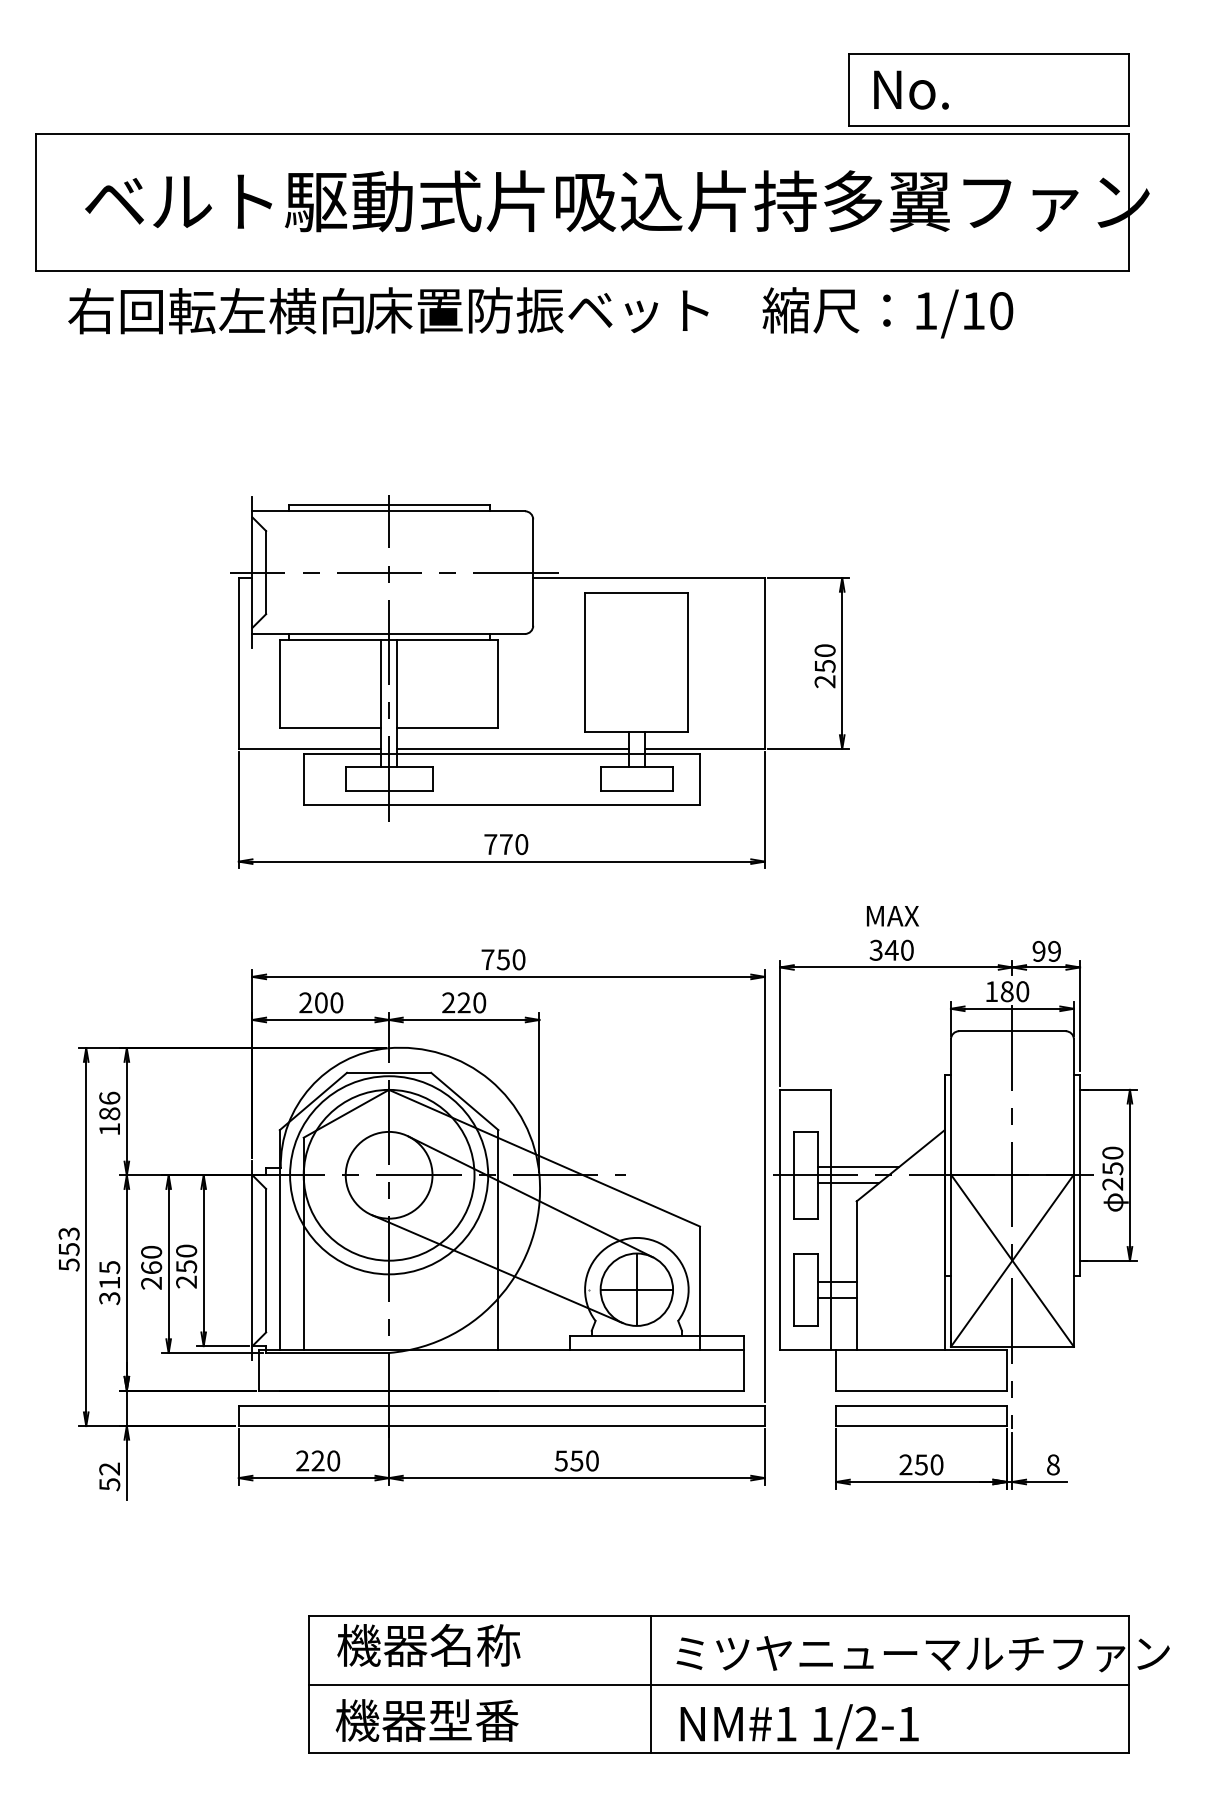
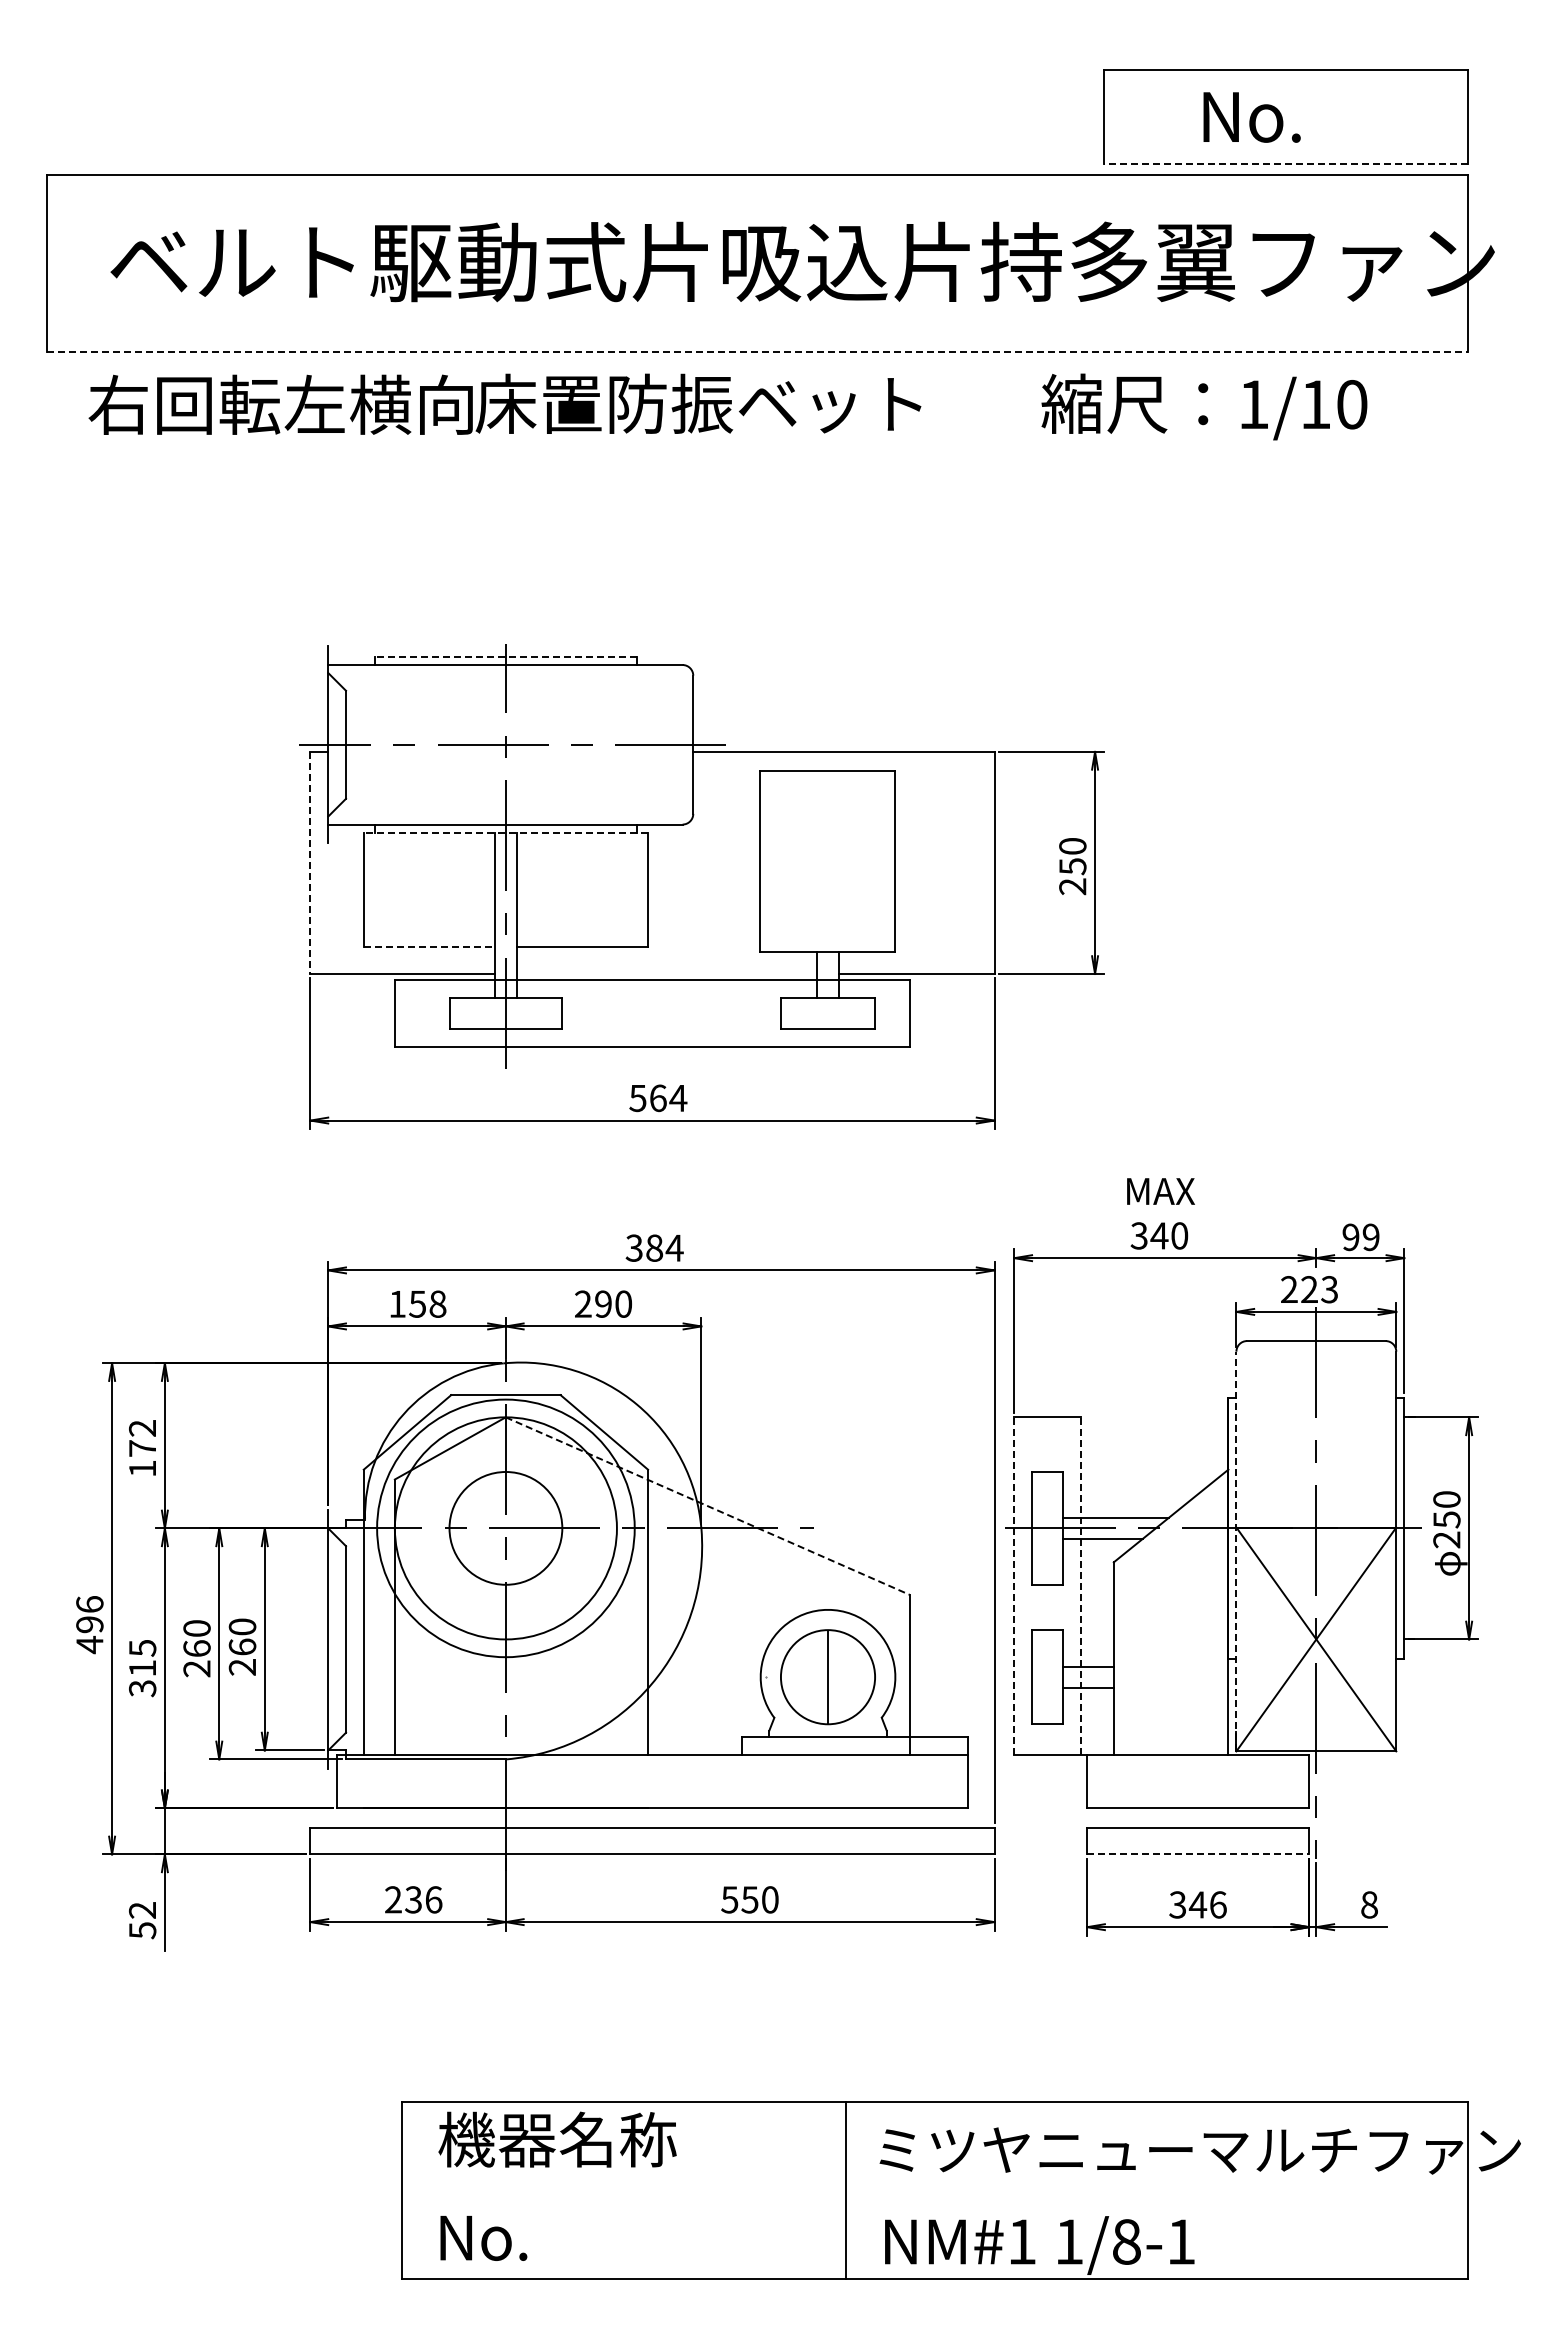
text: (911, 90) -> (1251, 117), moved
line: (989, 126) -> (1286, 164), solid -> dashed
line: (582, 270) -> (757, 352), solid -> dashed
text: (887, 312) -> (1204, 406), moved
line: (388, 504) -> (505, 656), solid -> dashed
line: (388, 640) -> (505, 832), solid -> dashed
line: (238, 663) -> (310, 863), solid -> dashed
line: (330, 728) -> (429, 947), solid -> dashed
line: (512, 748) -> (666, 973), removed
text: (506, 844) -> (658, 1098), 770 -> 564
text: (503, 959) -> (654, 1247), 750 -> 384
text: (1007, 991) -> (1309, 1289), 180 -> 223
text: (321, 1002) -> (417, 1303), 200 -> 158
text: (464, 1002) -> (603, 1303), 220 -> 290
text: (109, 1105) -> (142, 1437), 186 -> 172
line: (544, 1158) -> (707, 1506), solid -> dashed
line: (951, 1193) -> (1236, 1551), solid -> dashed
line: (530, 1196) -> (689, 1556), removed
line: (780, 1219) -> (1014, 1586), solid -> dashed
line: (831, 1219) -> (1080, 1586), solid -> dashed
text: (68, 1249) -> (89, 1625), 553 -> 496
text: (186, 1266) -> (242, 1646), 250 -> 260
line: (497, 1269) -> (646, 1650), removed
line: (636, 1289) -> (827, 1677), removed
line: (921, 1426) -> (1198, 1854), solid -> dashed
text: (325, 1460) -> (423, 1899), 220 -> 236
text: (921, 1464) -> (1197, 1904), 250 -> 346
line: (719, 1684) -> (935, 2190), removed
text: (427, 1720) -> (555, 2237), 機器型番 -> No.
text: (866, 1723) -> (1126, 2241), 1/2-1 -> 1/8-1

